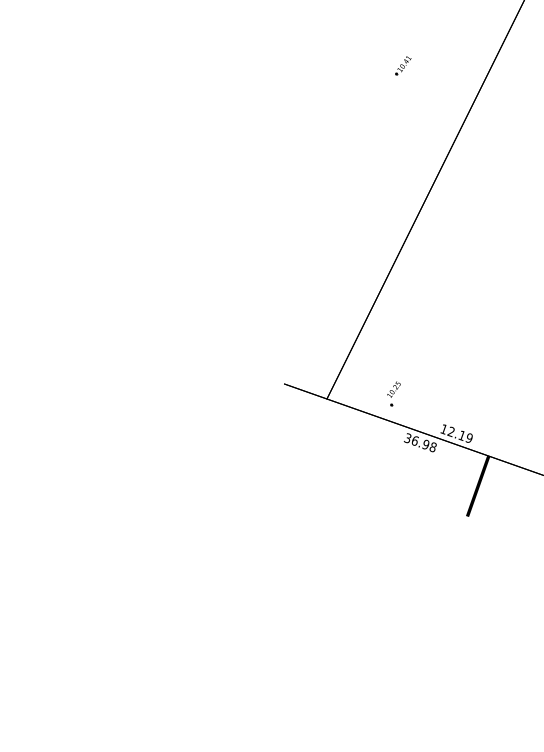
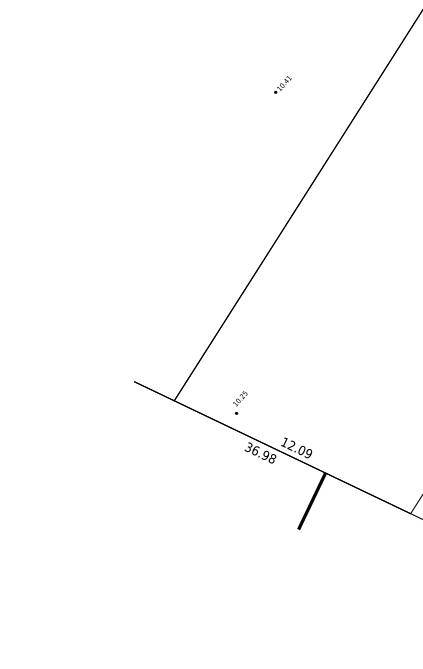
text: (461, 435) -> (301, 450), 12.19 -> 12.09

